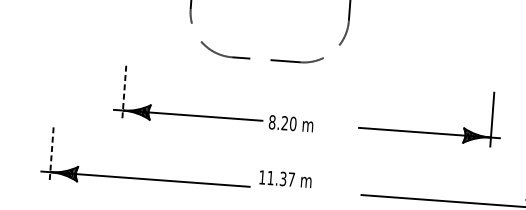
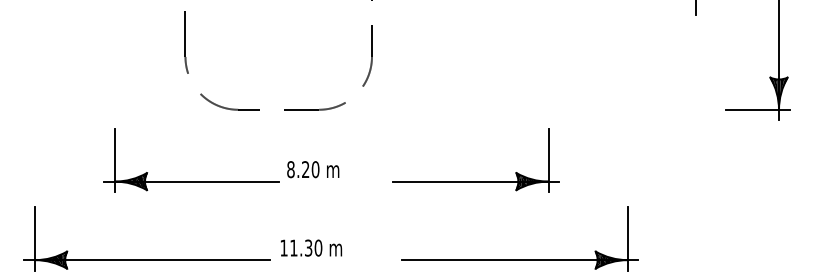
line: (124, 92) -> (114, 160), dashed -> solid
text: (291, 123) -> (313, 169), moved
line: (51, 154) -> (34, 239), dashed -> solid
text: (291, 179) -> (318, 247), 11.37 -> 11.30

